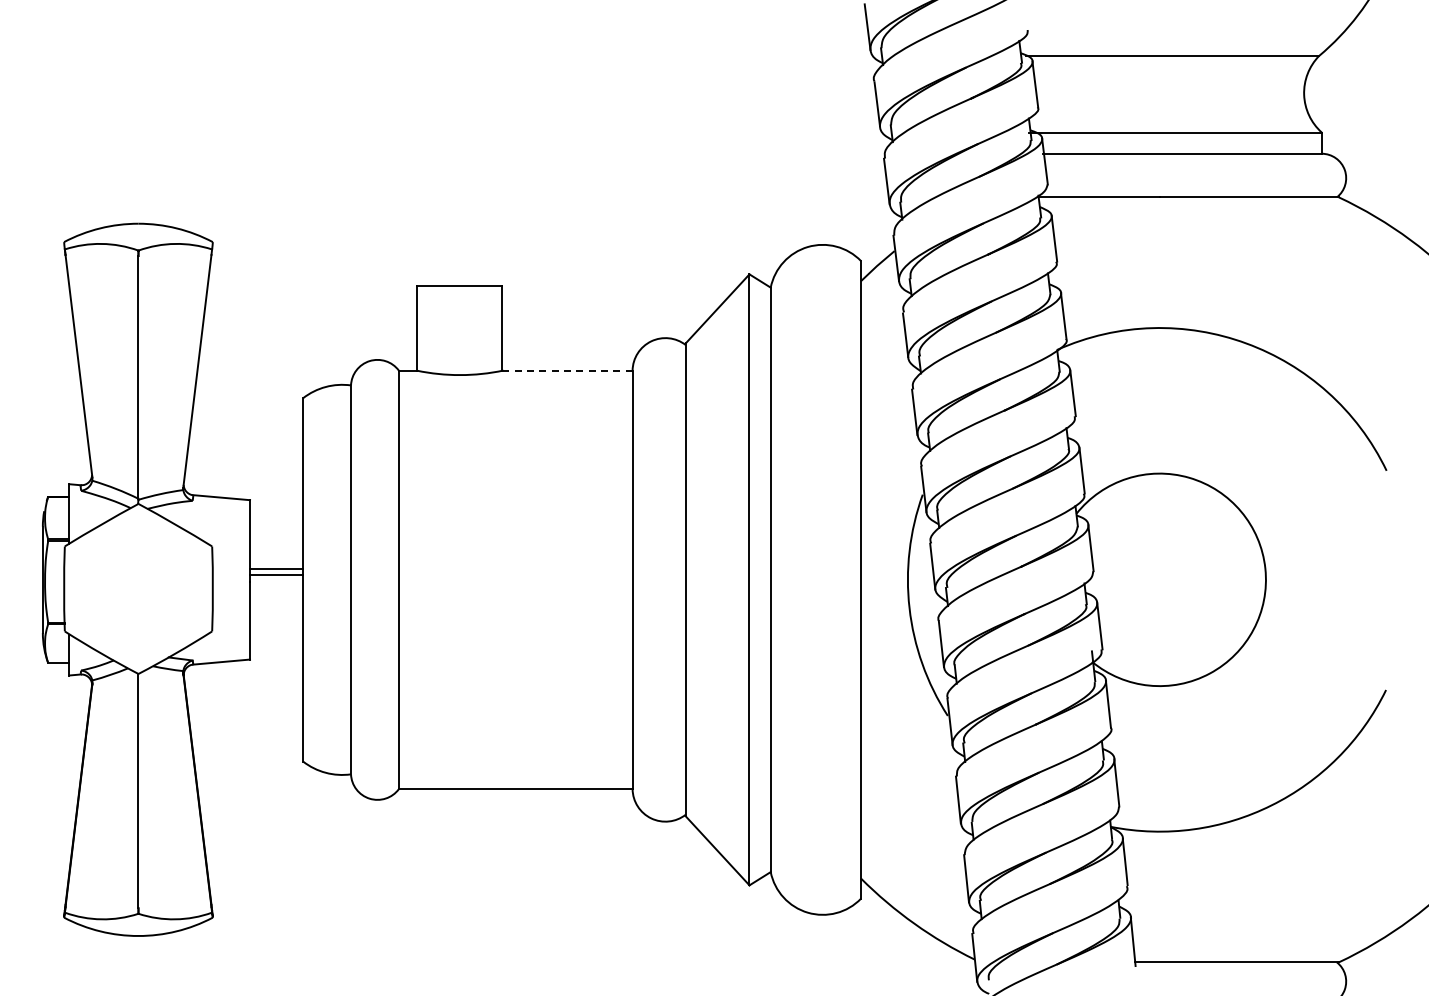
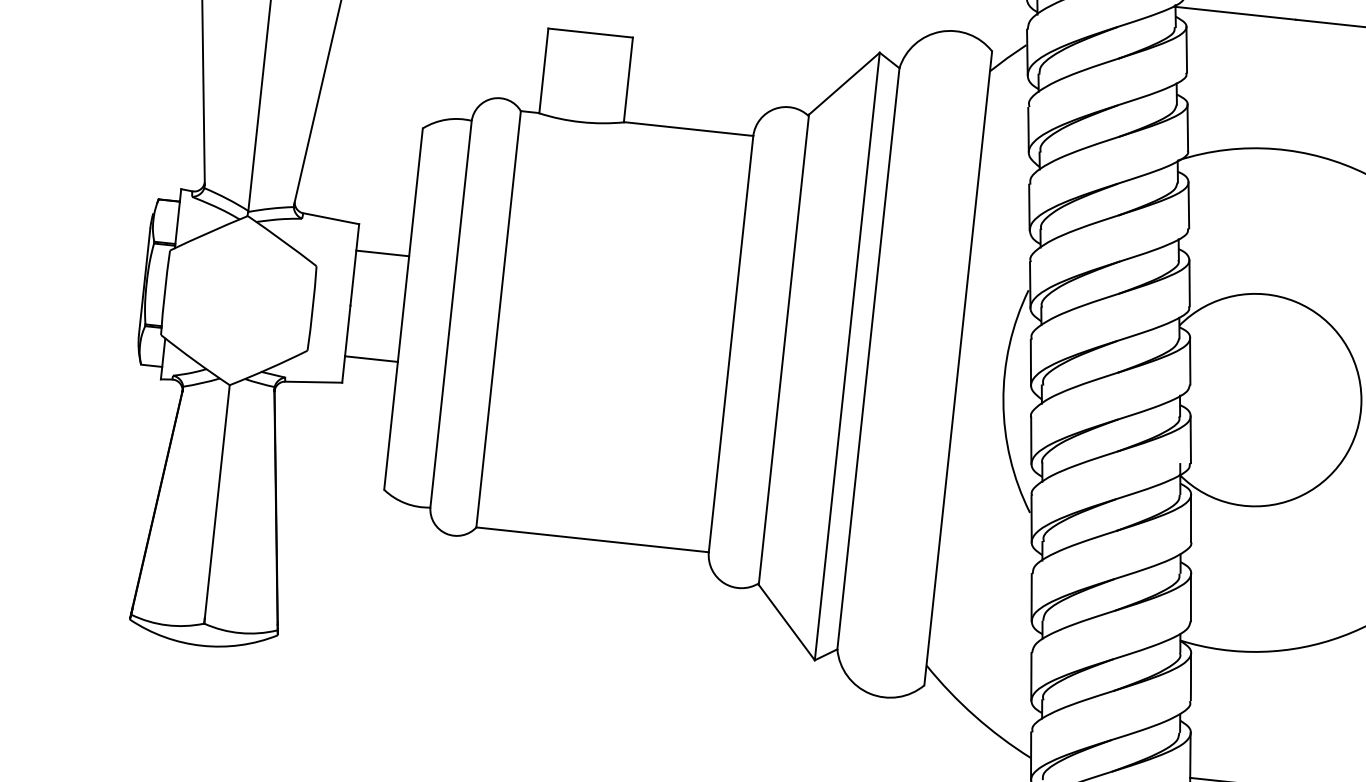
line: (568, 370) -> (689, 129), dashed -> solid
line: (276, 568) -> (382, 253), moved
line: (276, 575) -> (371, 359), moved

